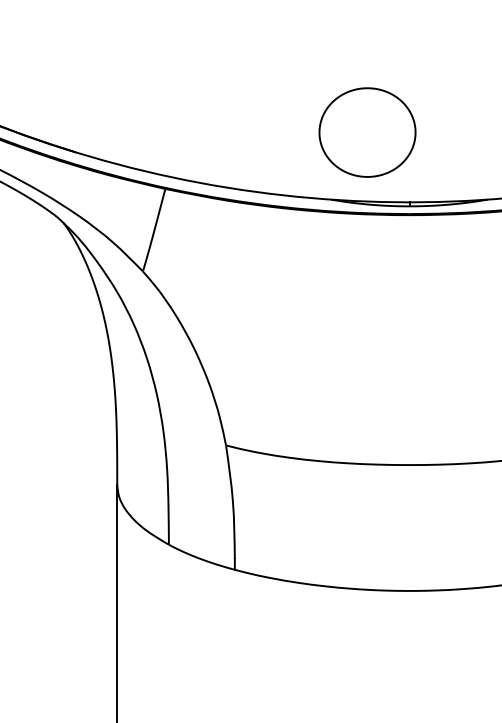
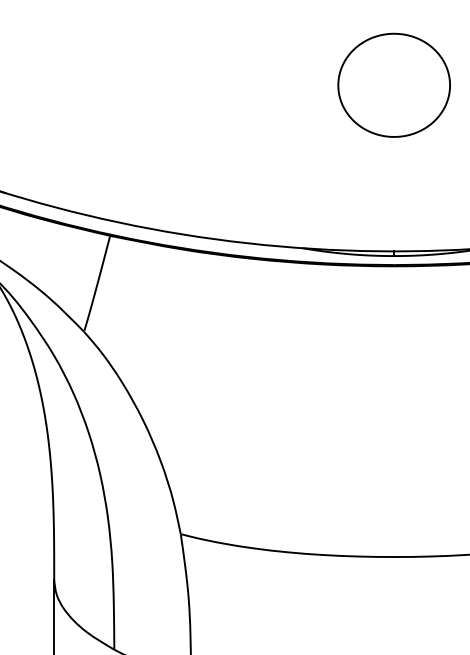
part: (367, 132) -> (394, 85), moved

